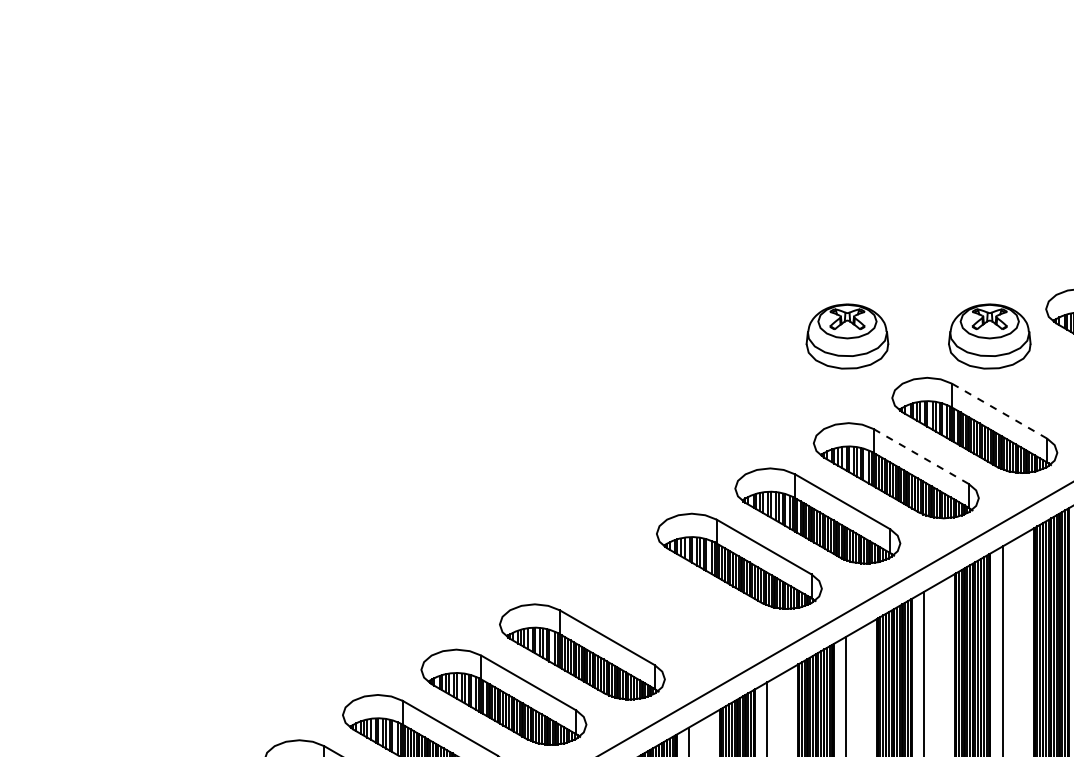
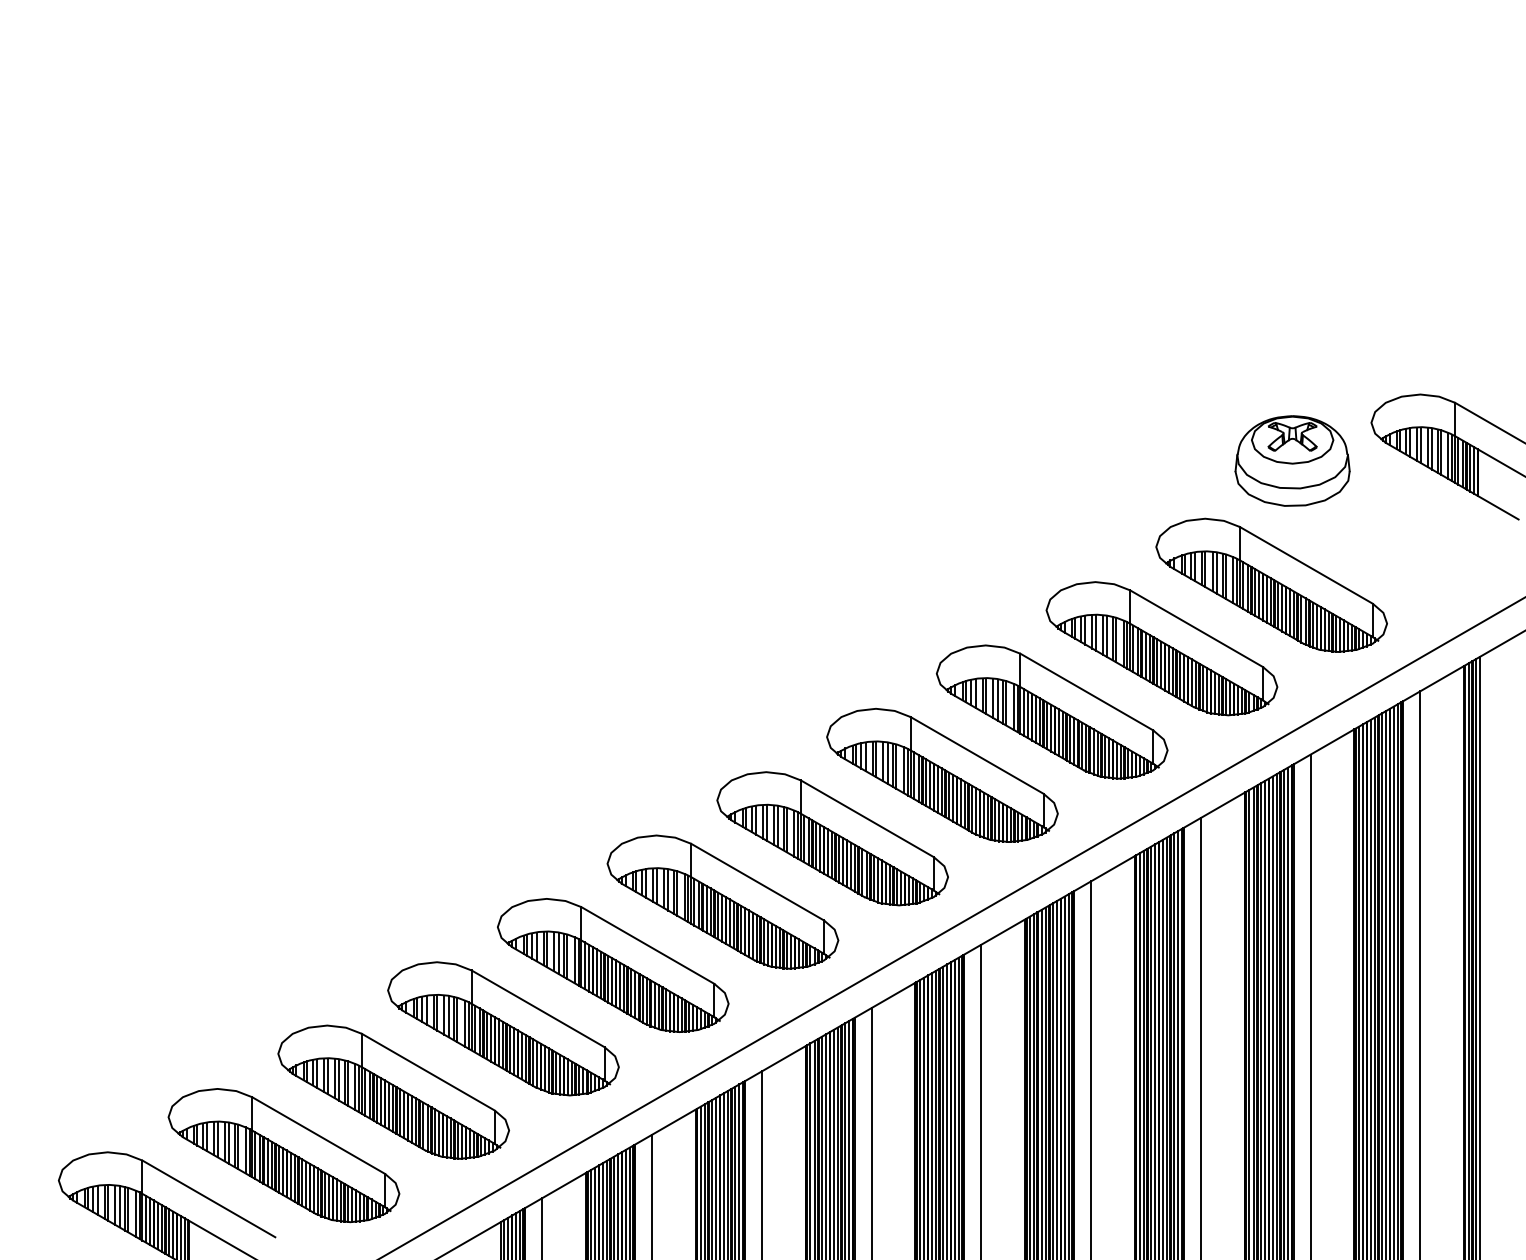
part: (847, 336) -> (1093, 460), removed
line: (999, 411) -> (1306, 565), dashed -> solid
line: (921, 456) -> (1196, 628), dashed -> solid
part: (660, 606) -> (832, 838), added

